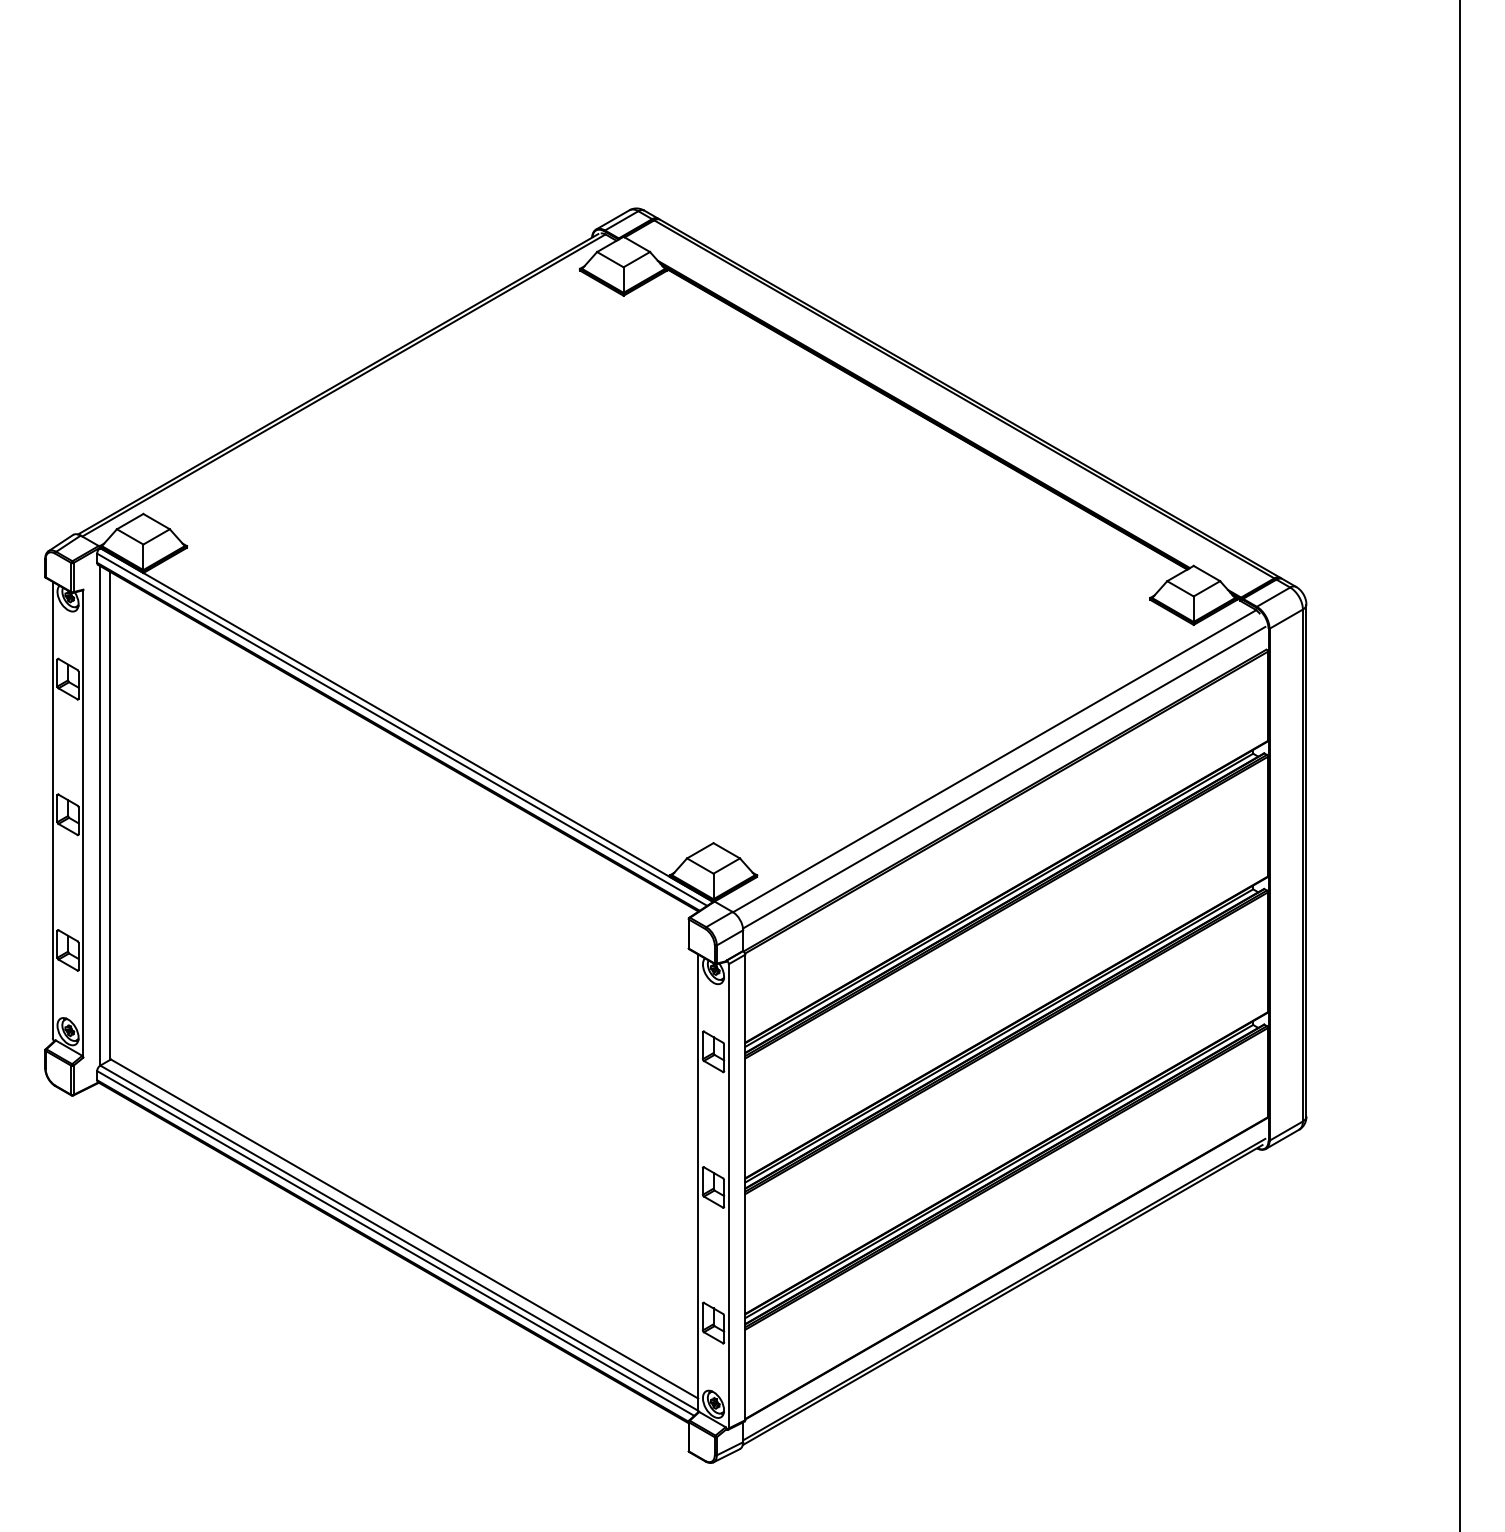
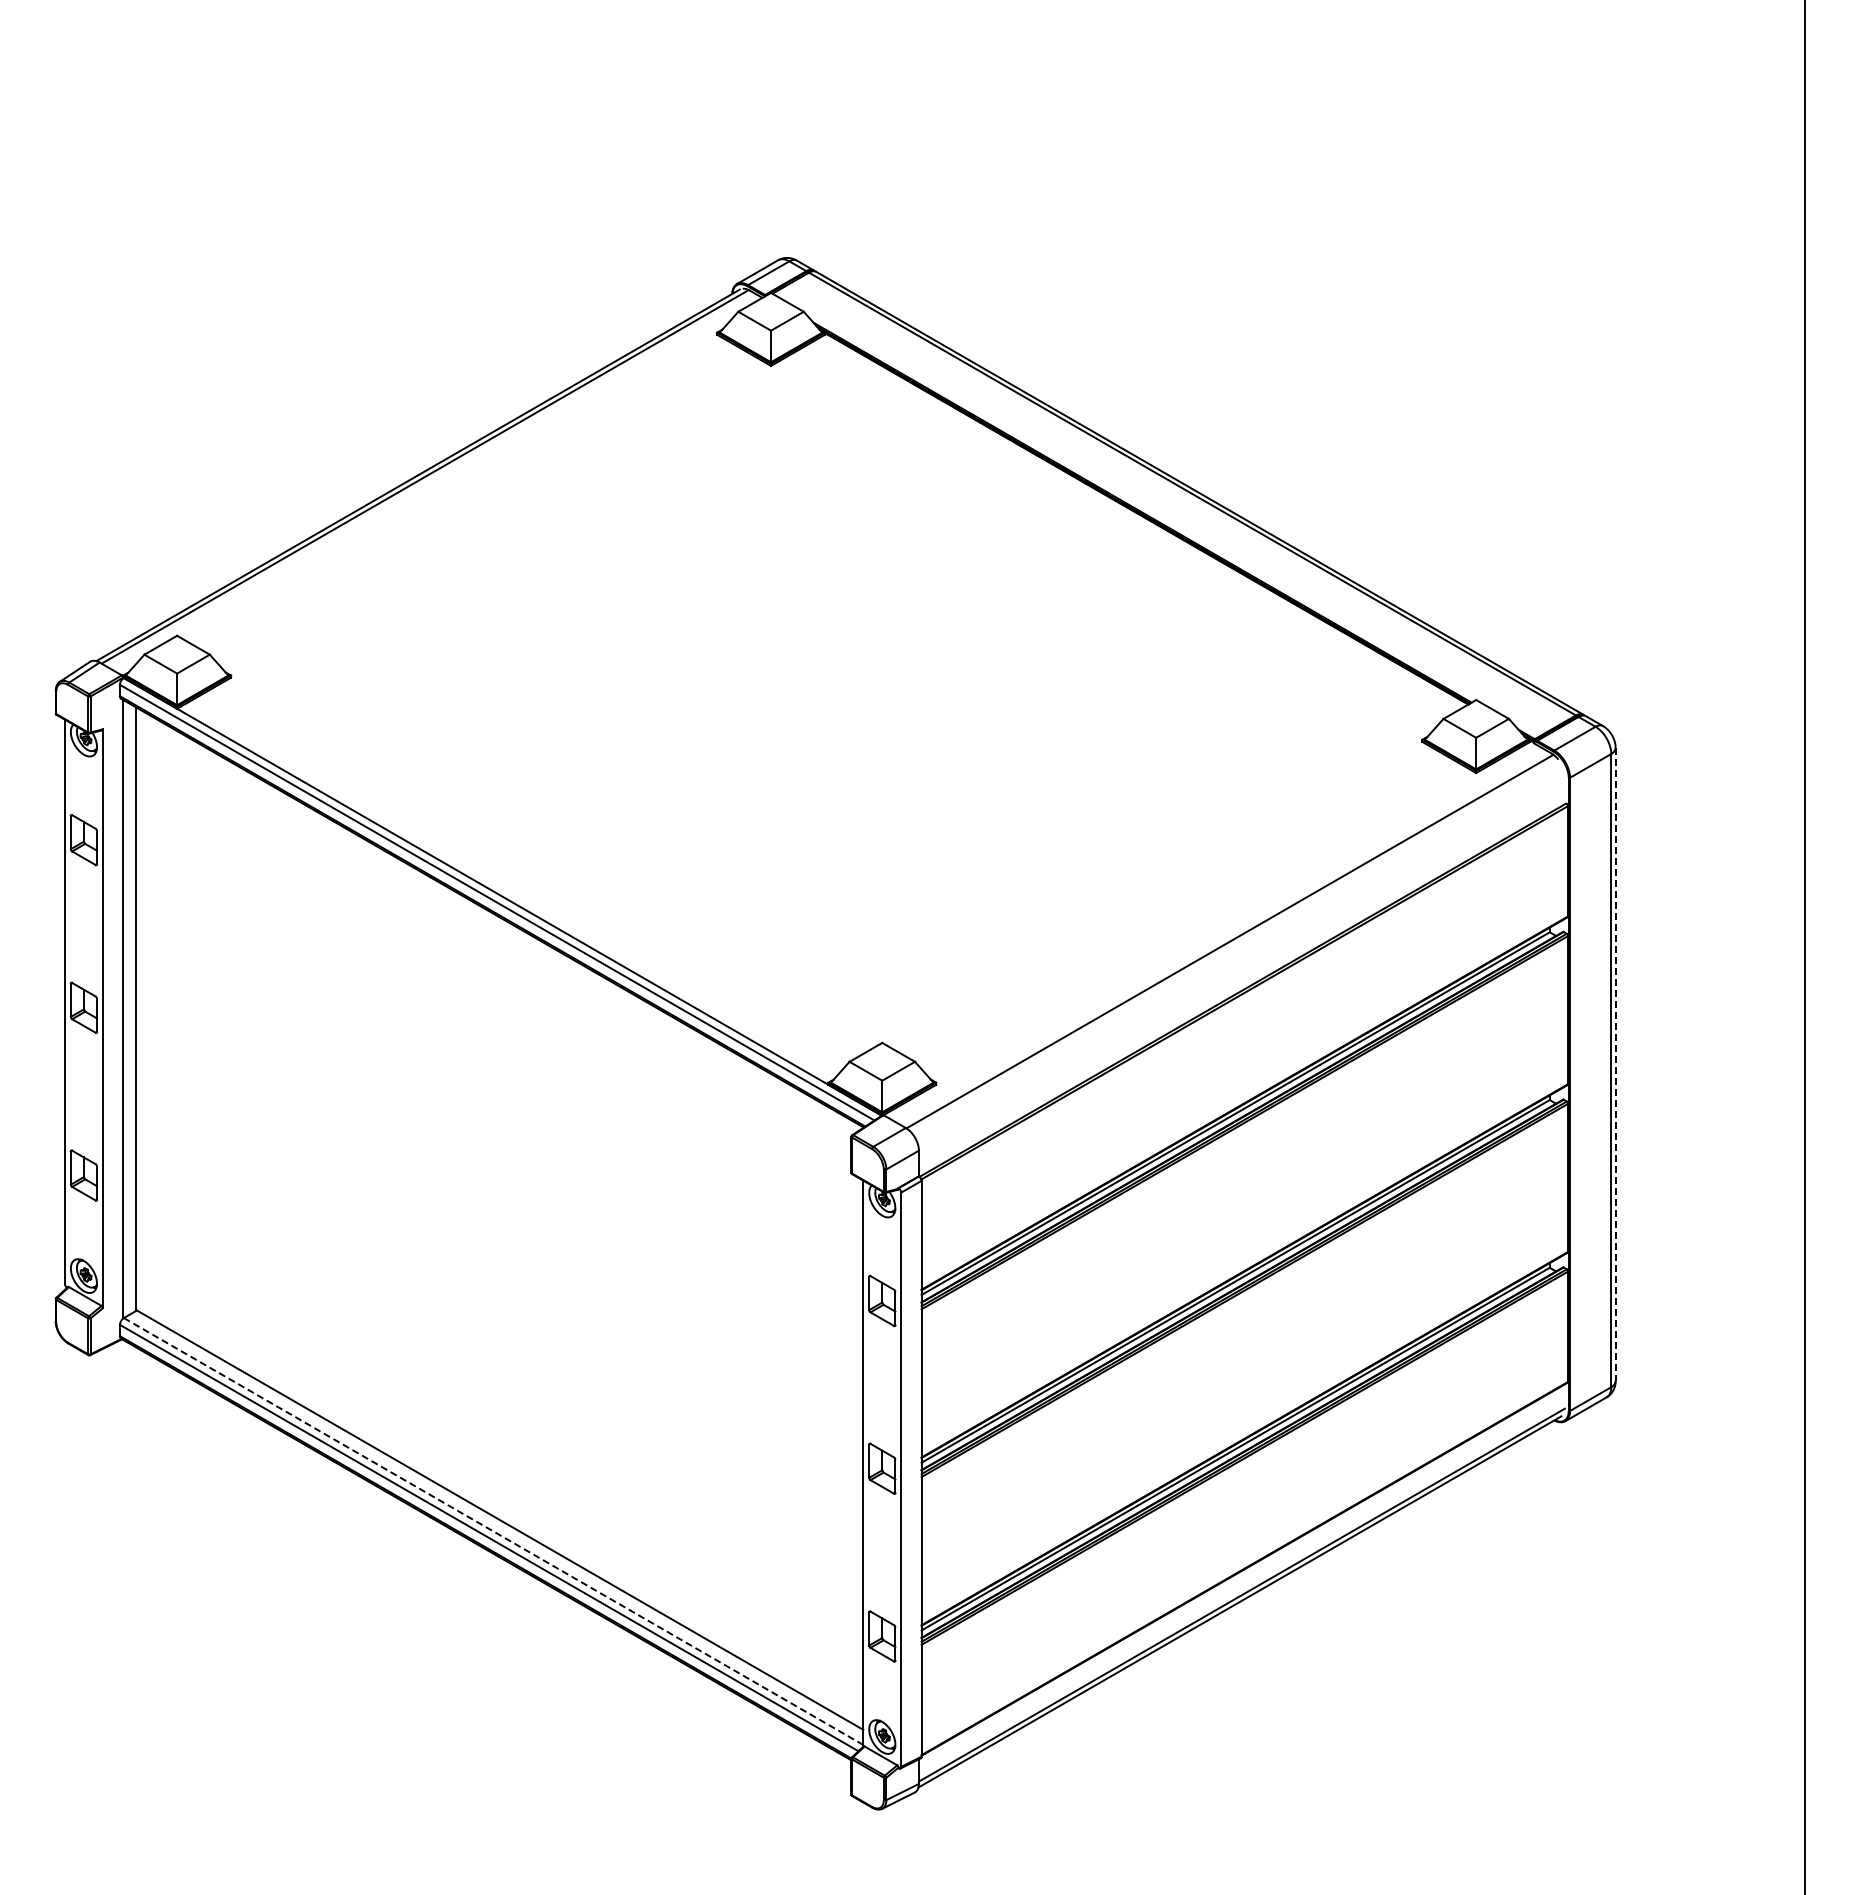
line: (1003, 777) -> (1241, 961), removed
line: (1306, 860) -> (1615, 1064), solid -> dashed
line: (399, 1238) -> (493, 1531), solid -> dashed

